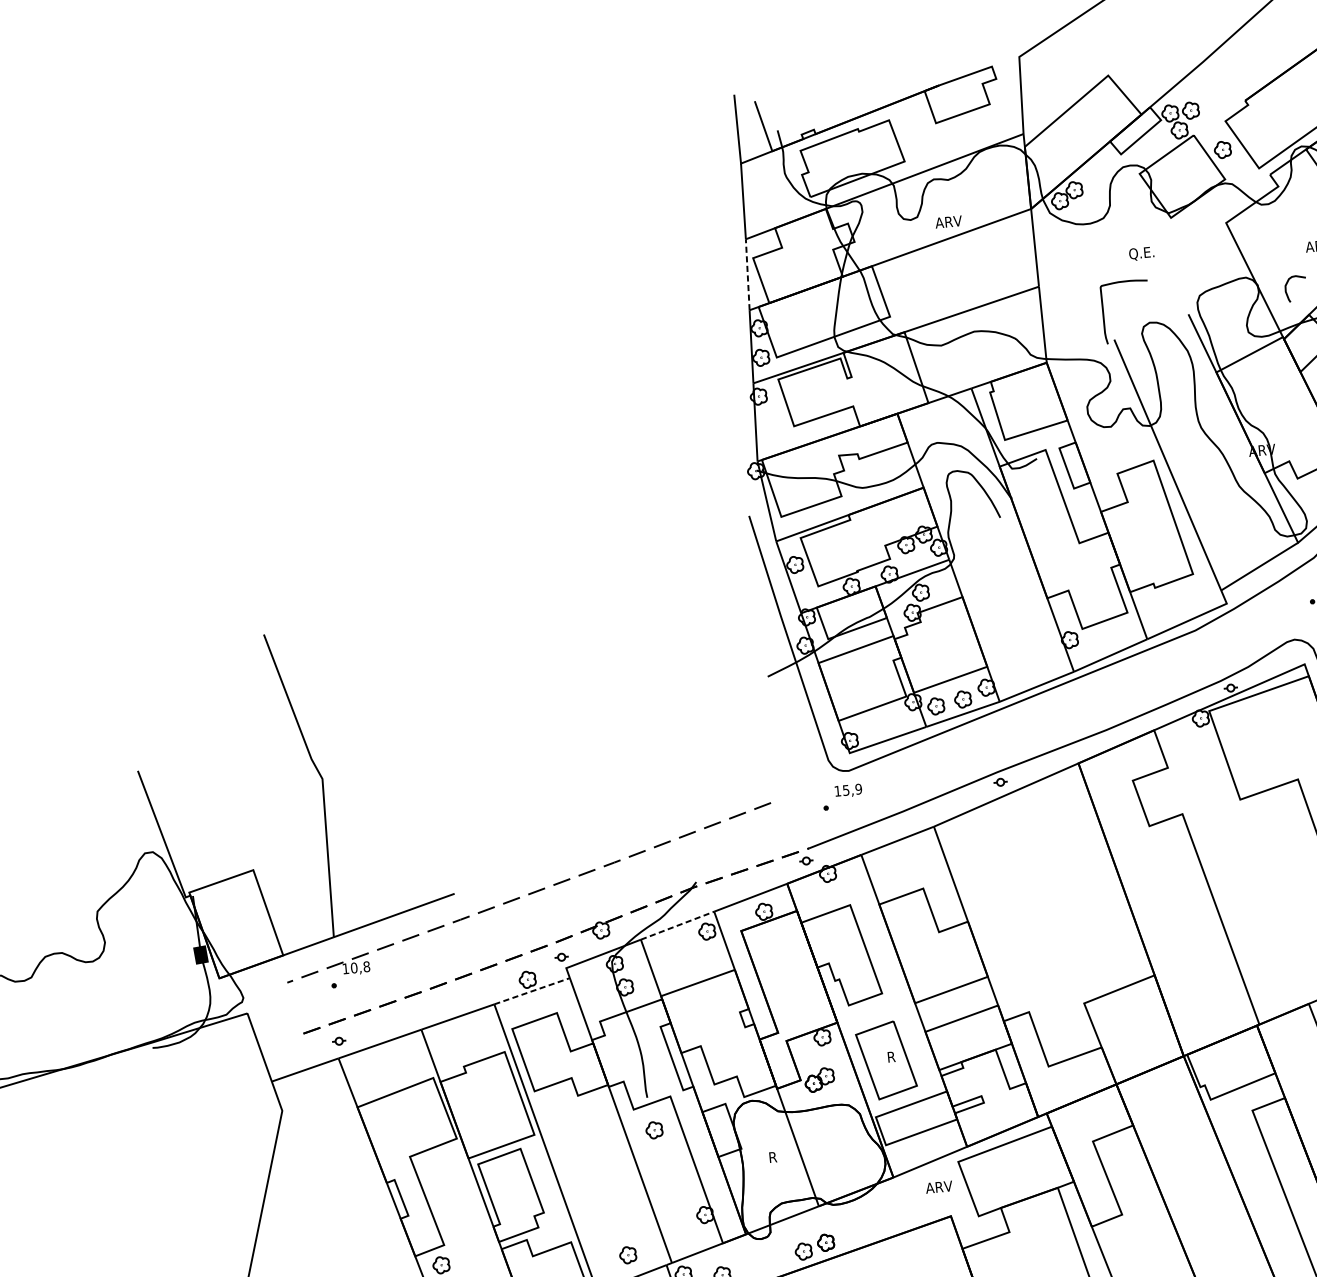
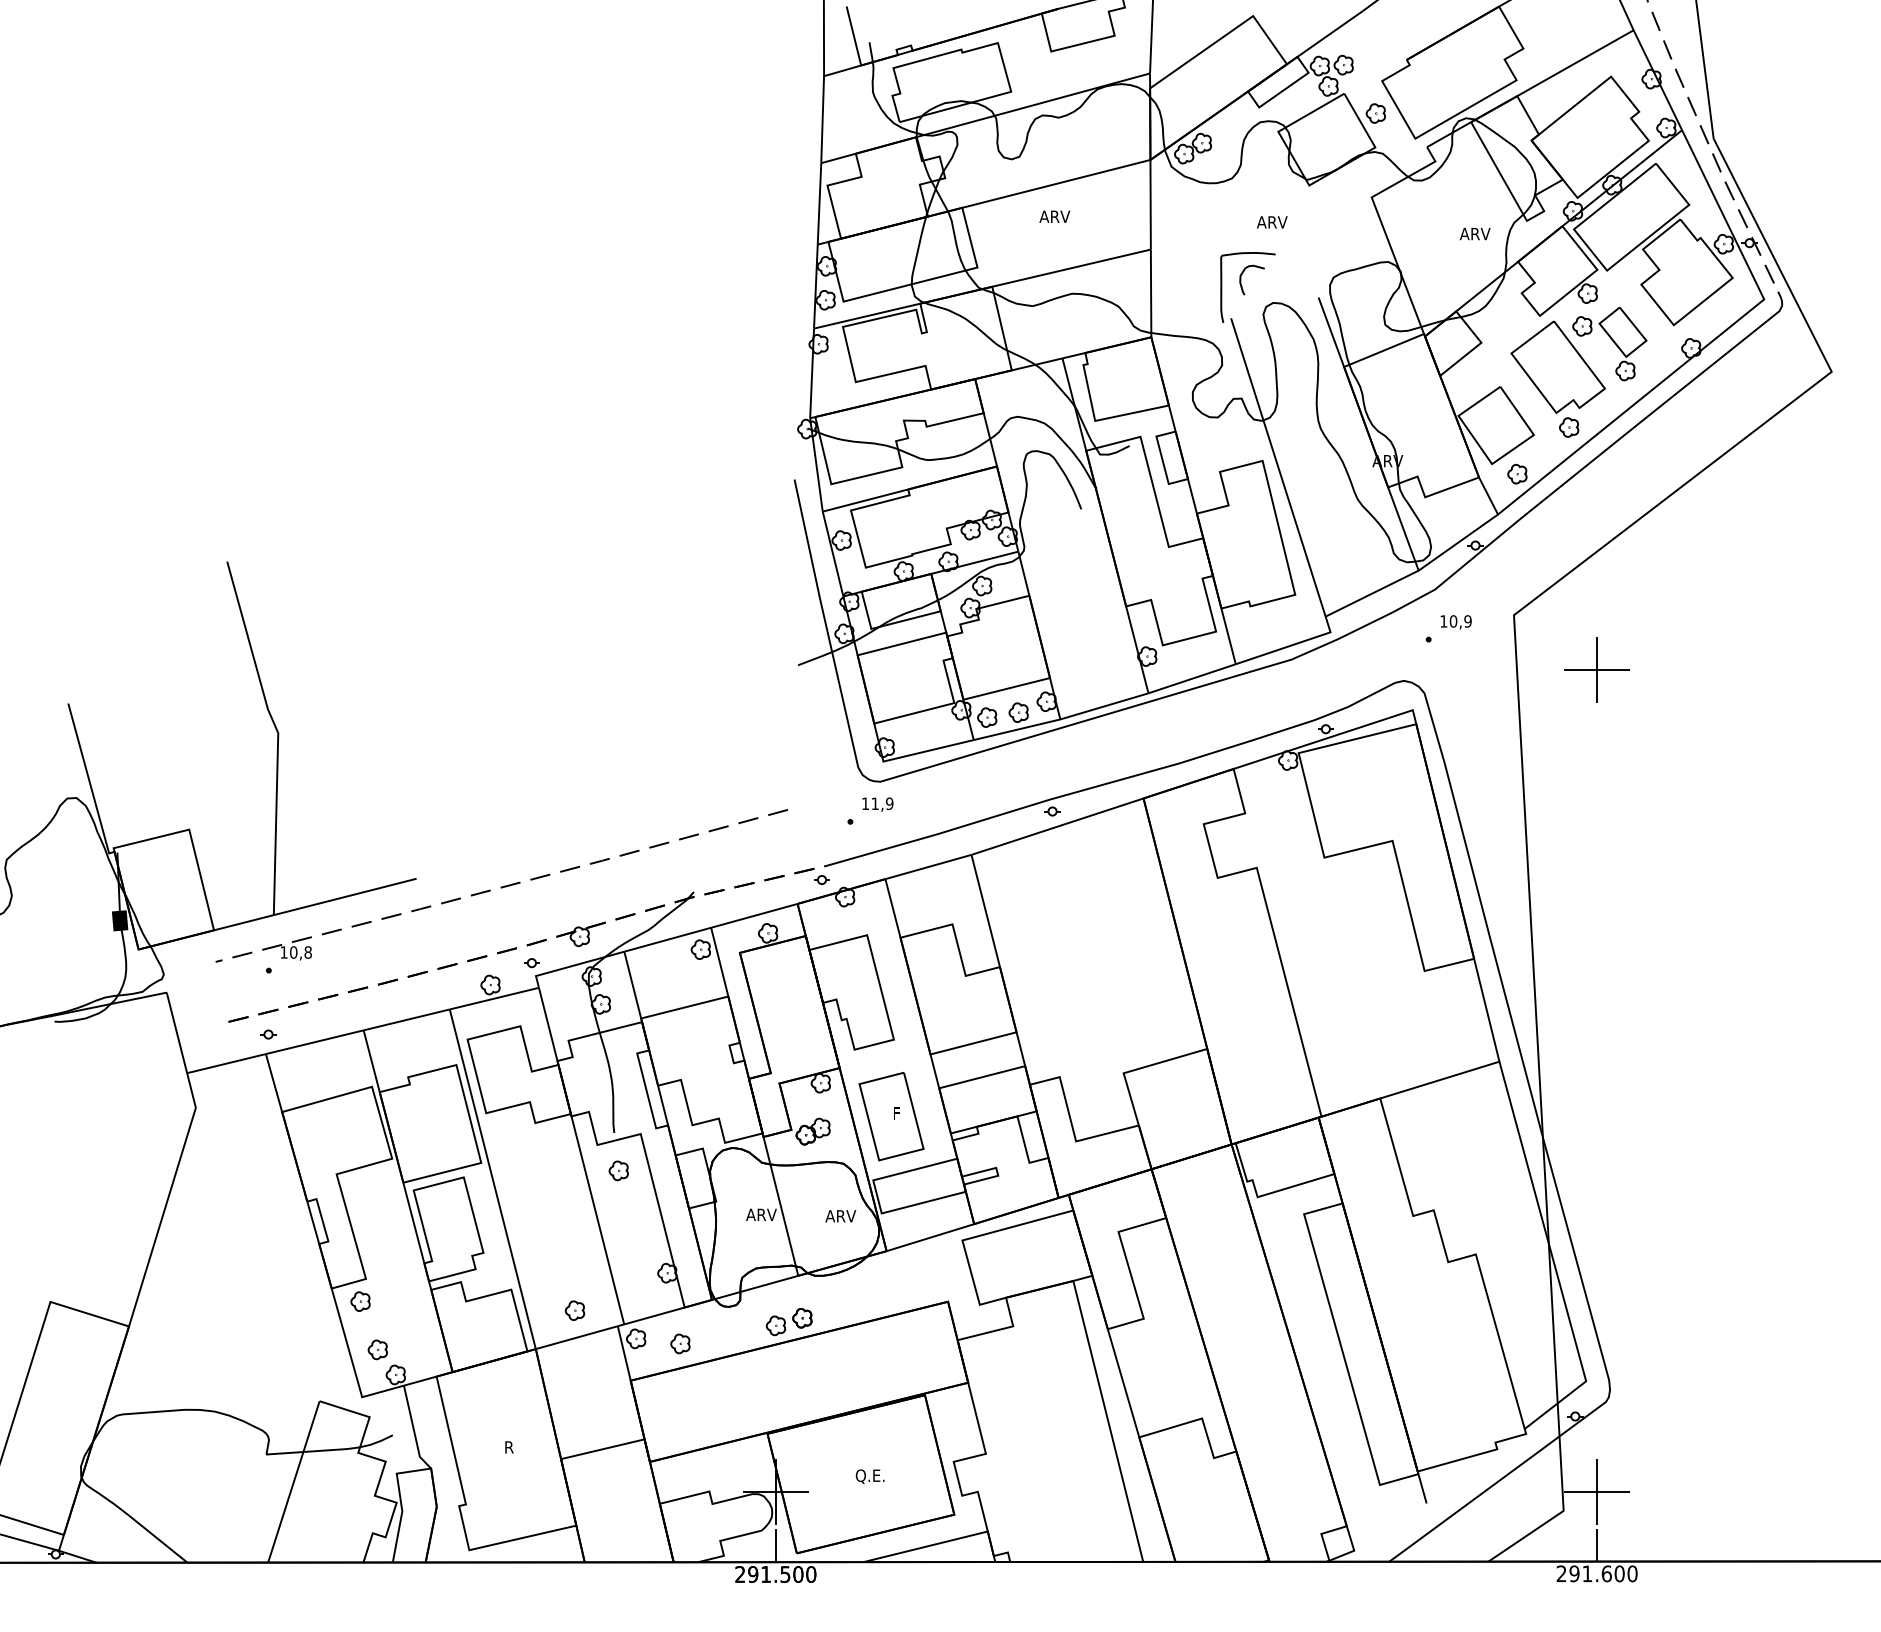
text: (948, 221) -> (1054, 216), moved
text: (1141, 254) -> (1271, 223), Q.E. -> ARV
line: (747, 274) -> (819, 203), dashed -> solid
curve: (1287, 283) -> (1243, 273), moved
text: (845, 790) -> (874, 803), 15,9 -> 11,9
line: (678, 925) -> (668, 939), dashed -> solid
line: (532, 991) -> (494, 998), dashed -> solid
text: (891, 1057) -> (897, 1113), R -> F
text: (781, 1156) -> (761, 1214), R -> ARV
text: (938, 1187) -> (840, 1216), moved

